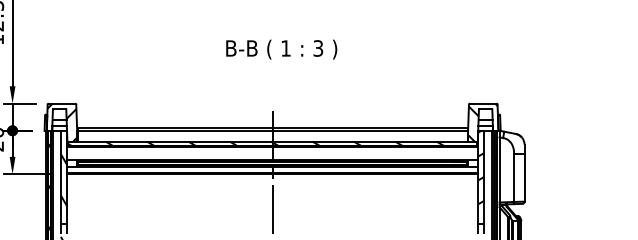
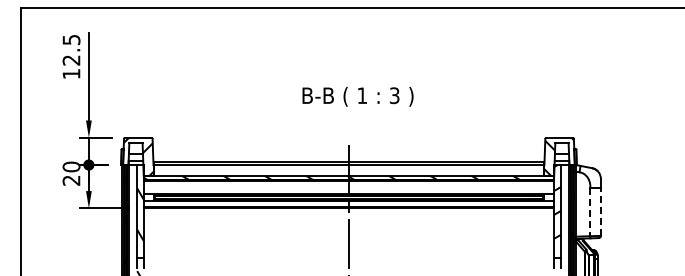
text: (281, 49) -> (357, 96), moved
line: (524, 177) -> (600, 211), solid -> dashed
line: (514, 178) -> (590, 212), solid -> dashed

